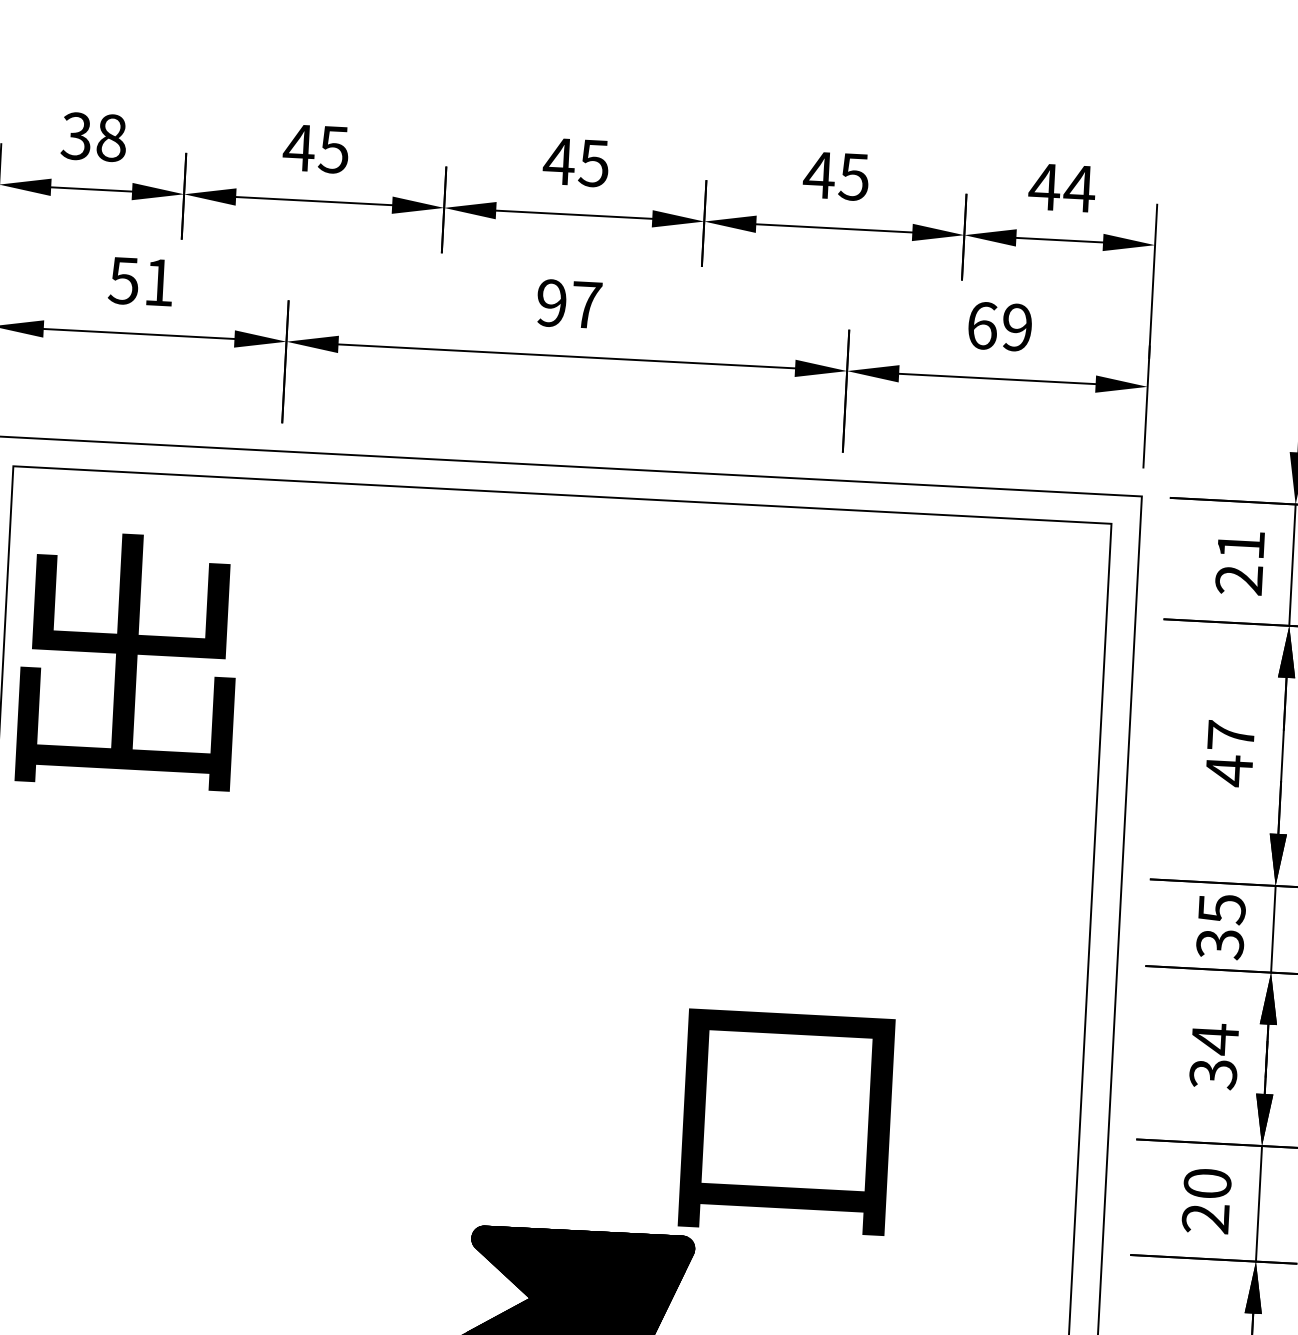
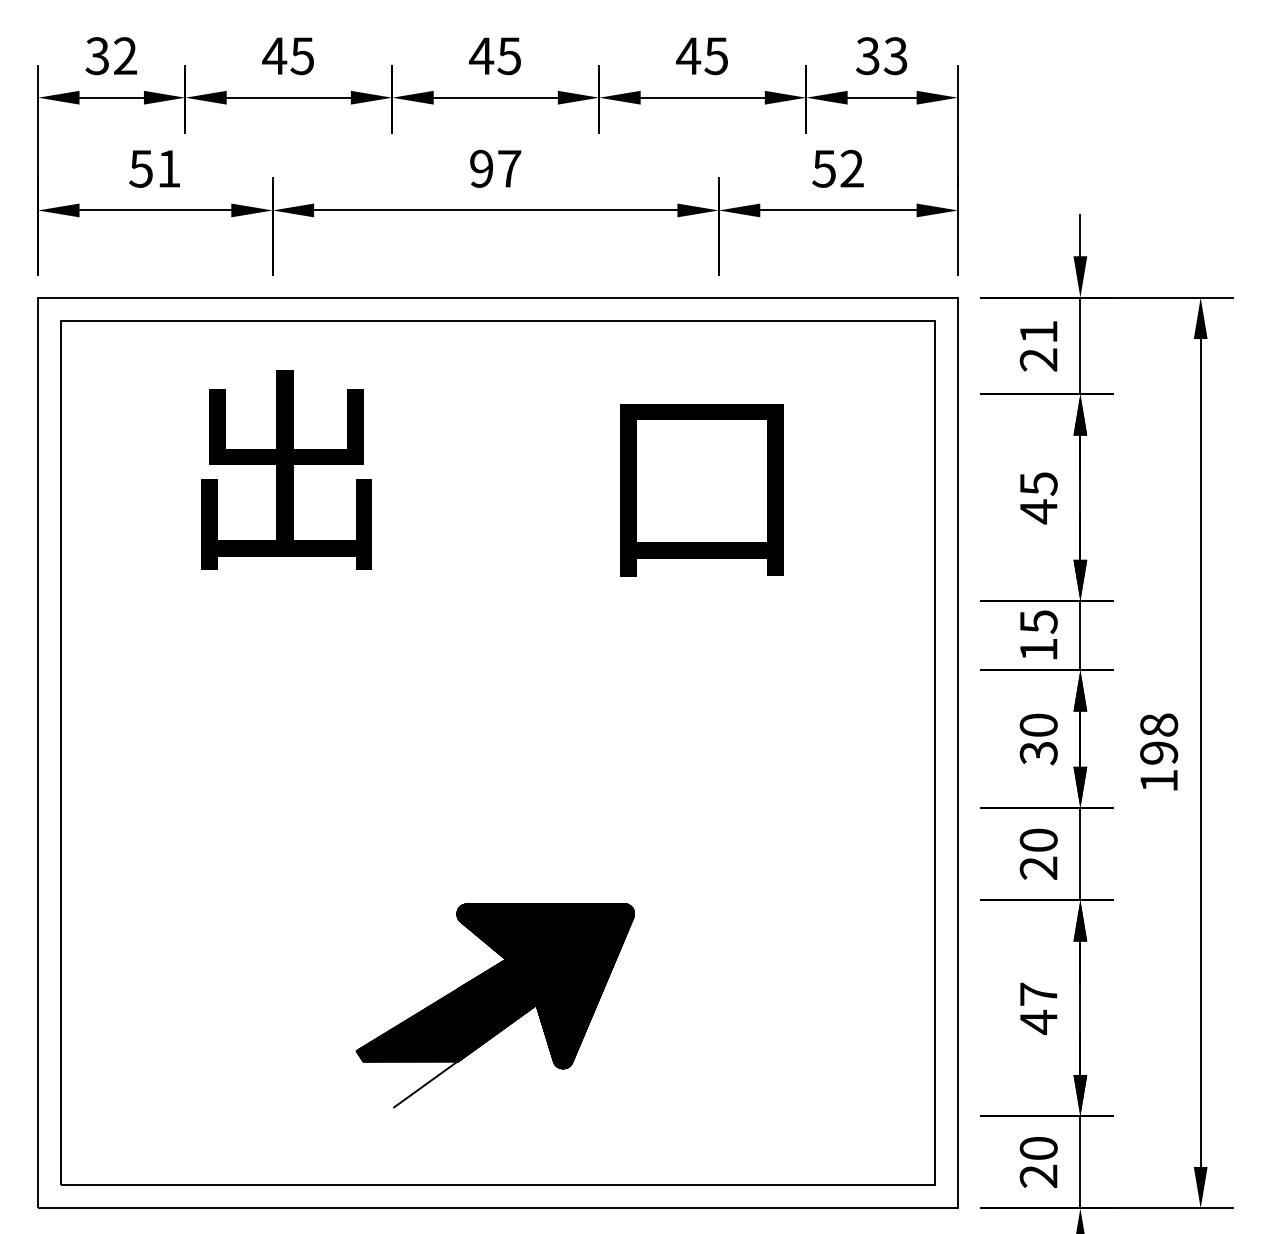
text: (111, 138) -> (125, 56), 38 -> 32
text: (1061, 188) -> (881, 56), 44 -> 33
text: (998, 326) -> (837, 168), 69 -> 52
text: (128, 659) -> (286, 469), moved
text: (1230, 736) -> (1038, 484), 47 -> 45
text: (1219, 943) -> (1038, 649), 35 -> 15
text: (1214, 1039) -> (1038, 725), 34 -> 30
text: (785, 1122) -> (701, 490), moved

